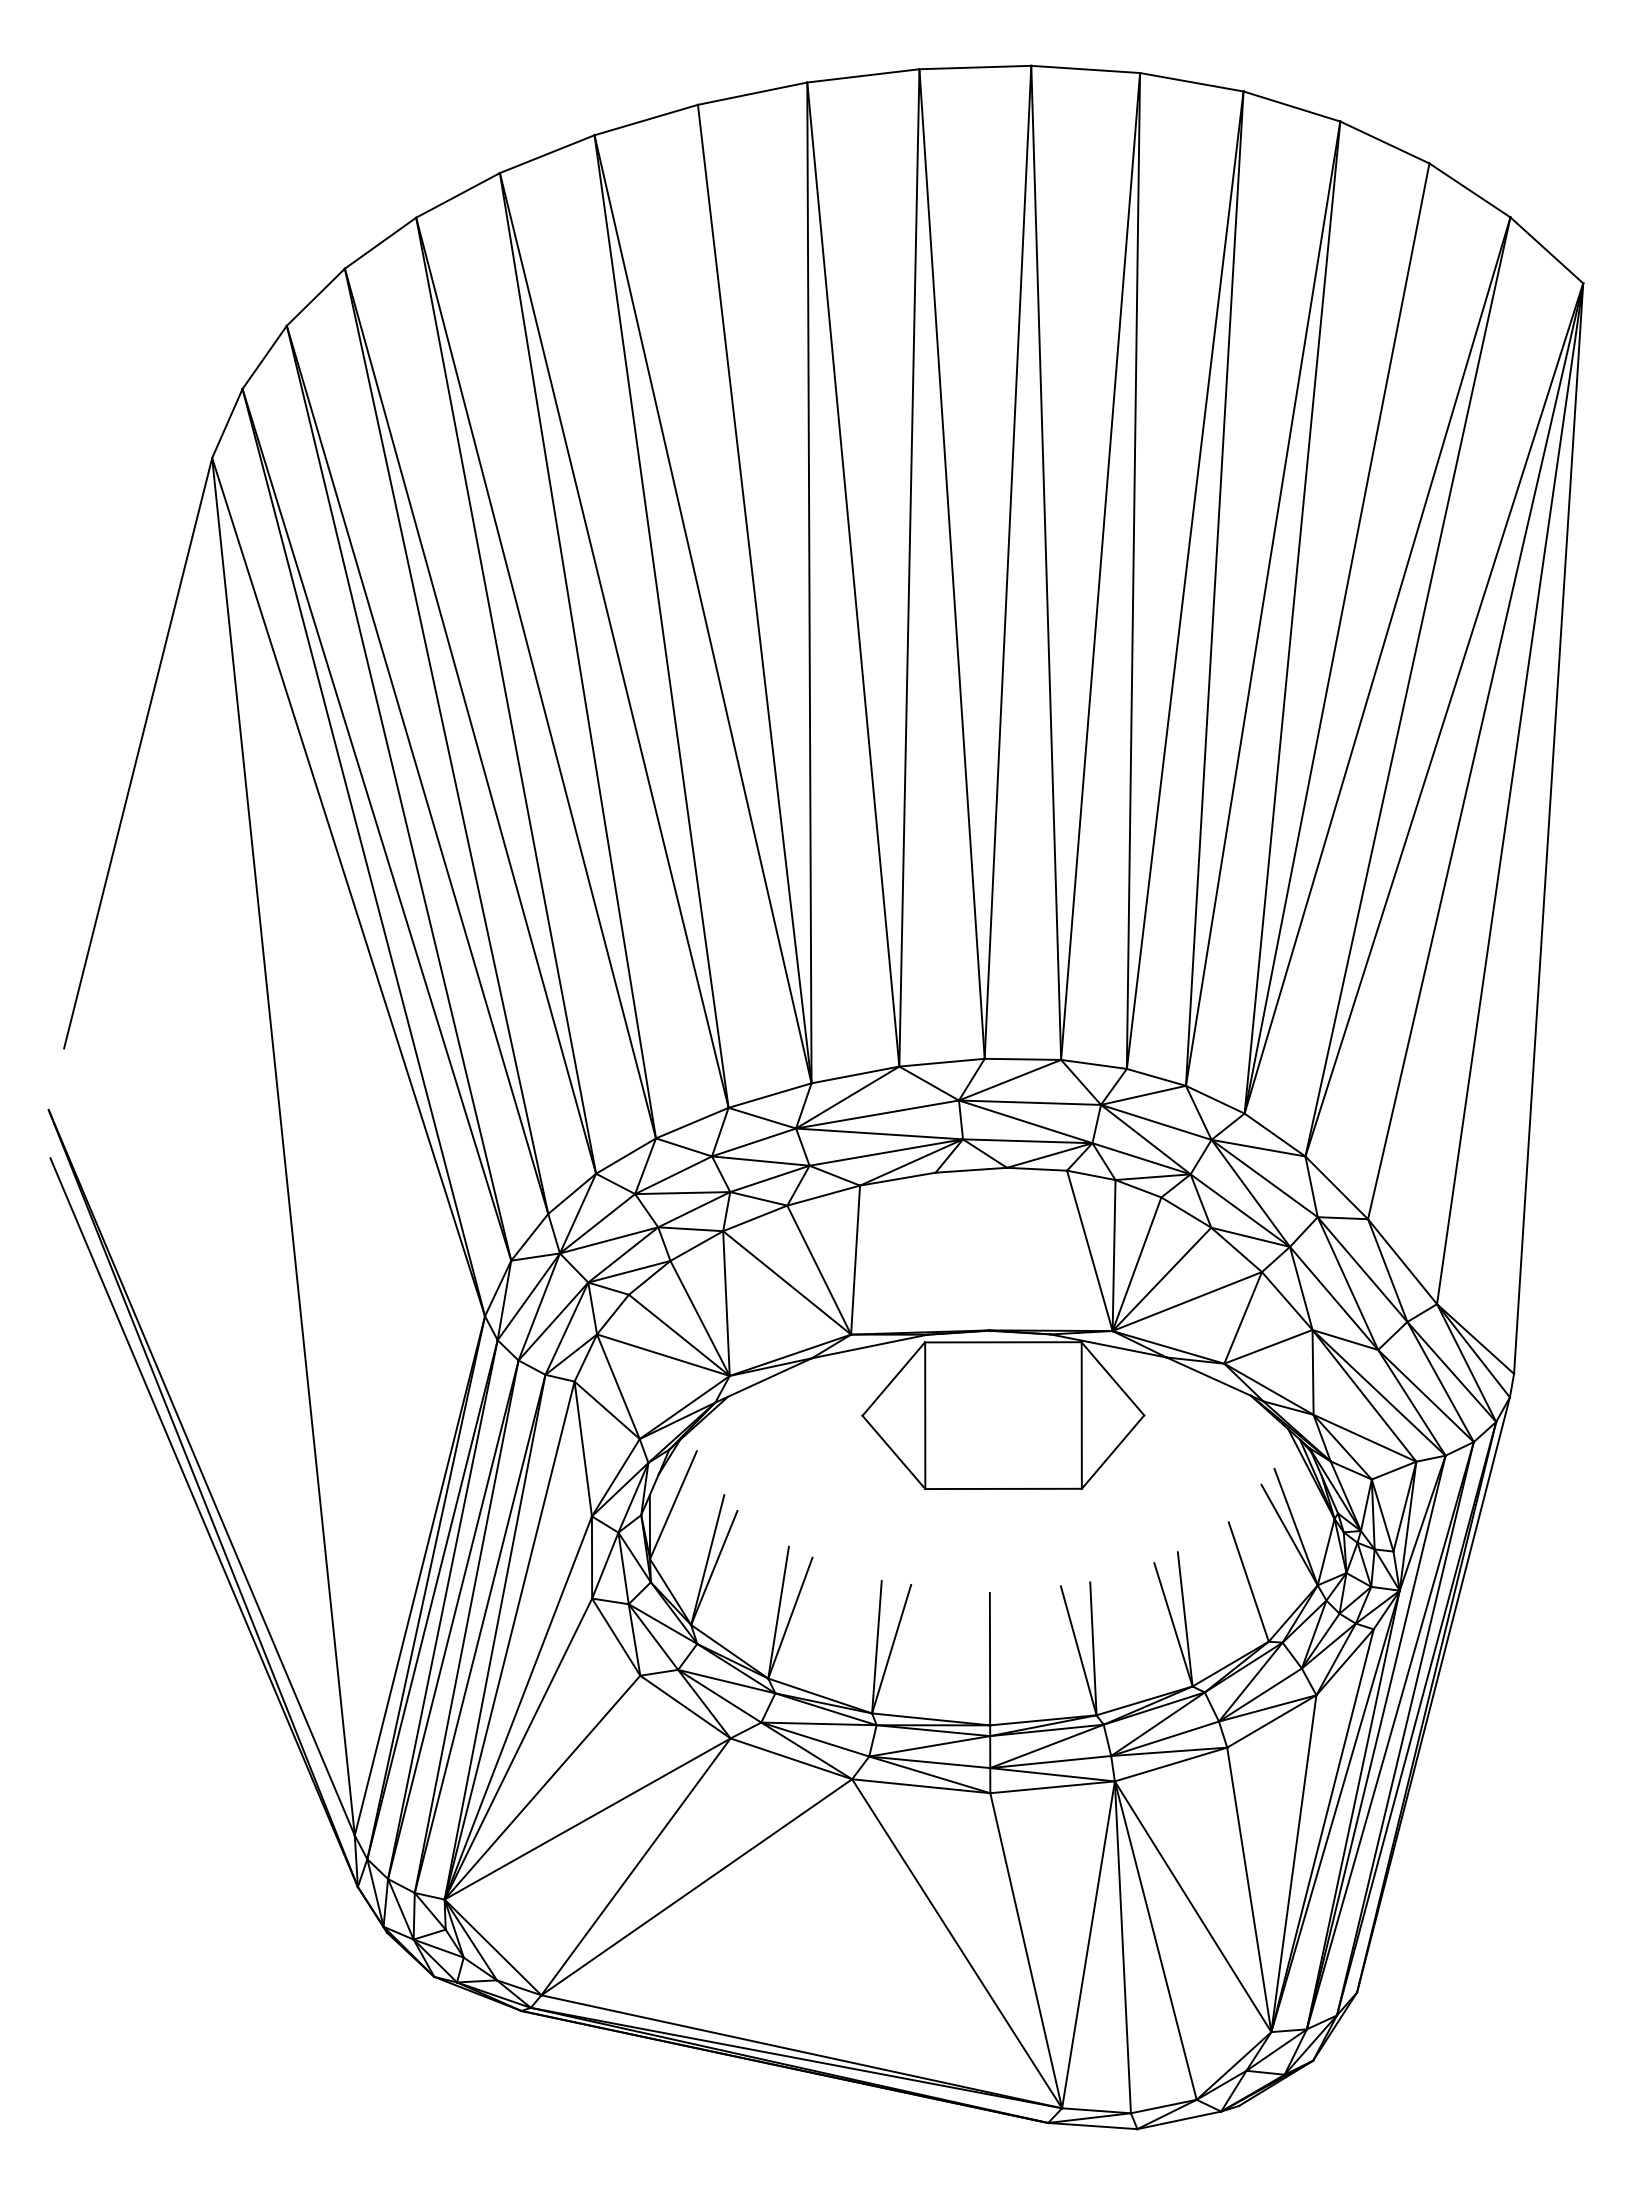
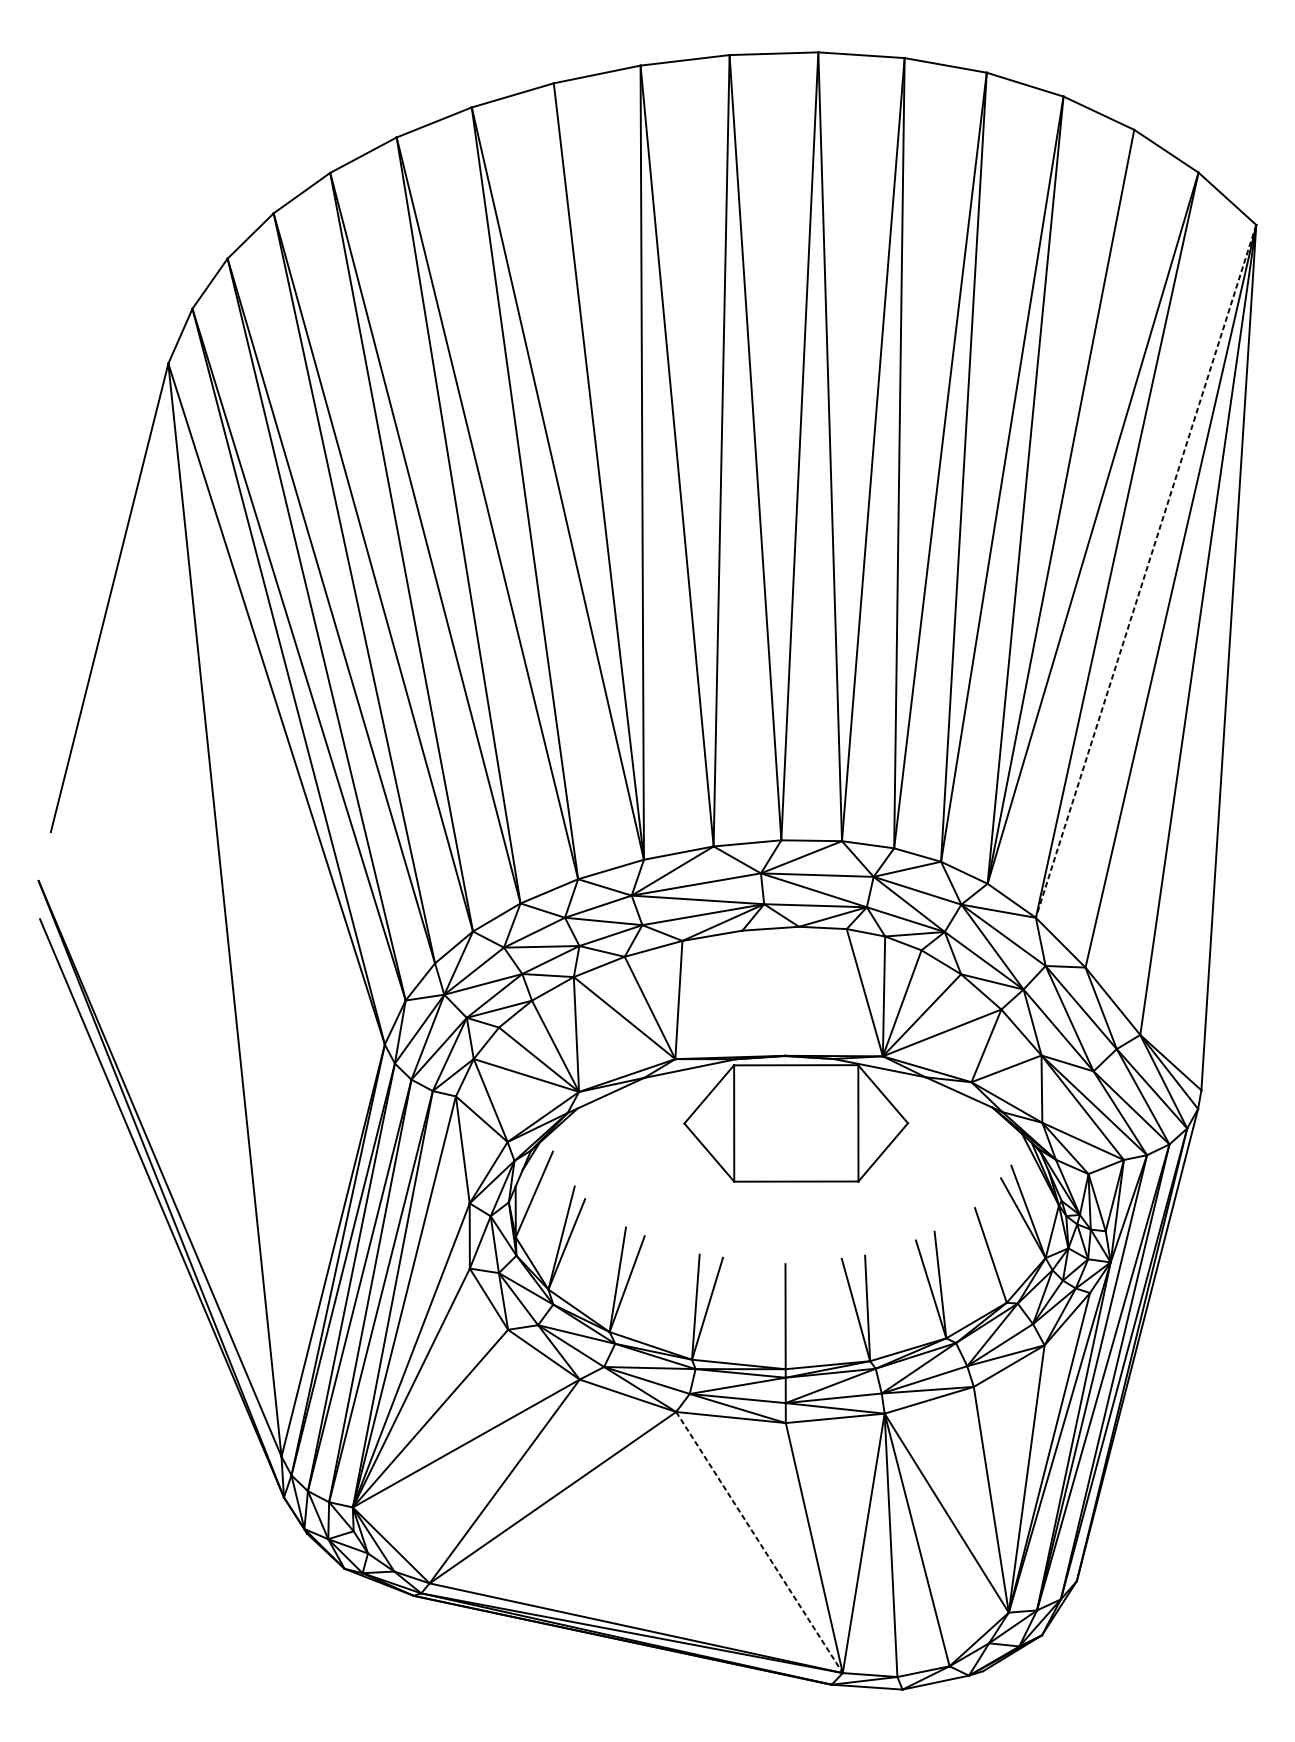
line: (1444, 720) -> (1146, 571), solid -> dashed
line: (957, 1944) -> (759, 1543), solid -> dashed

